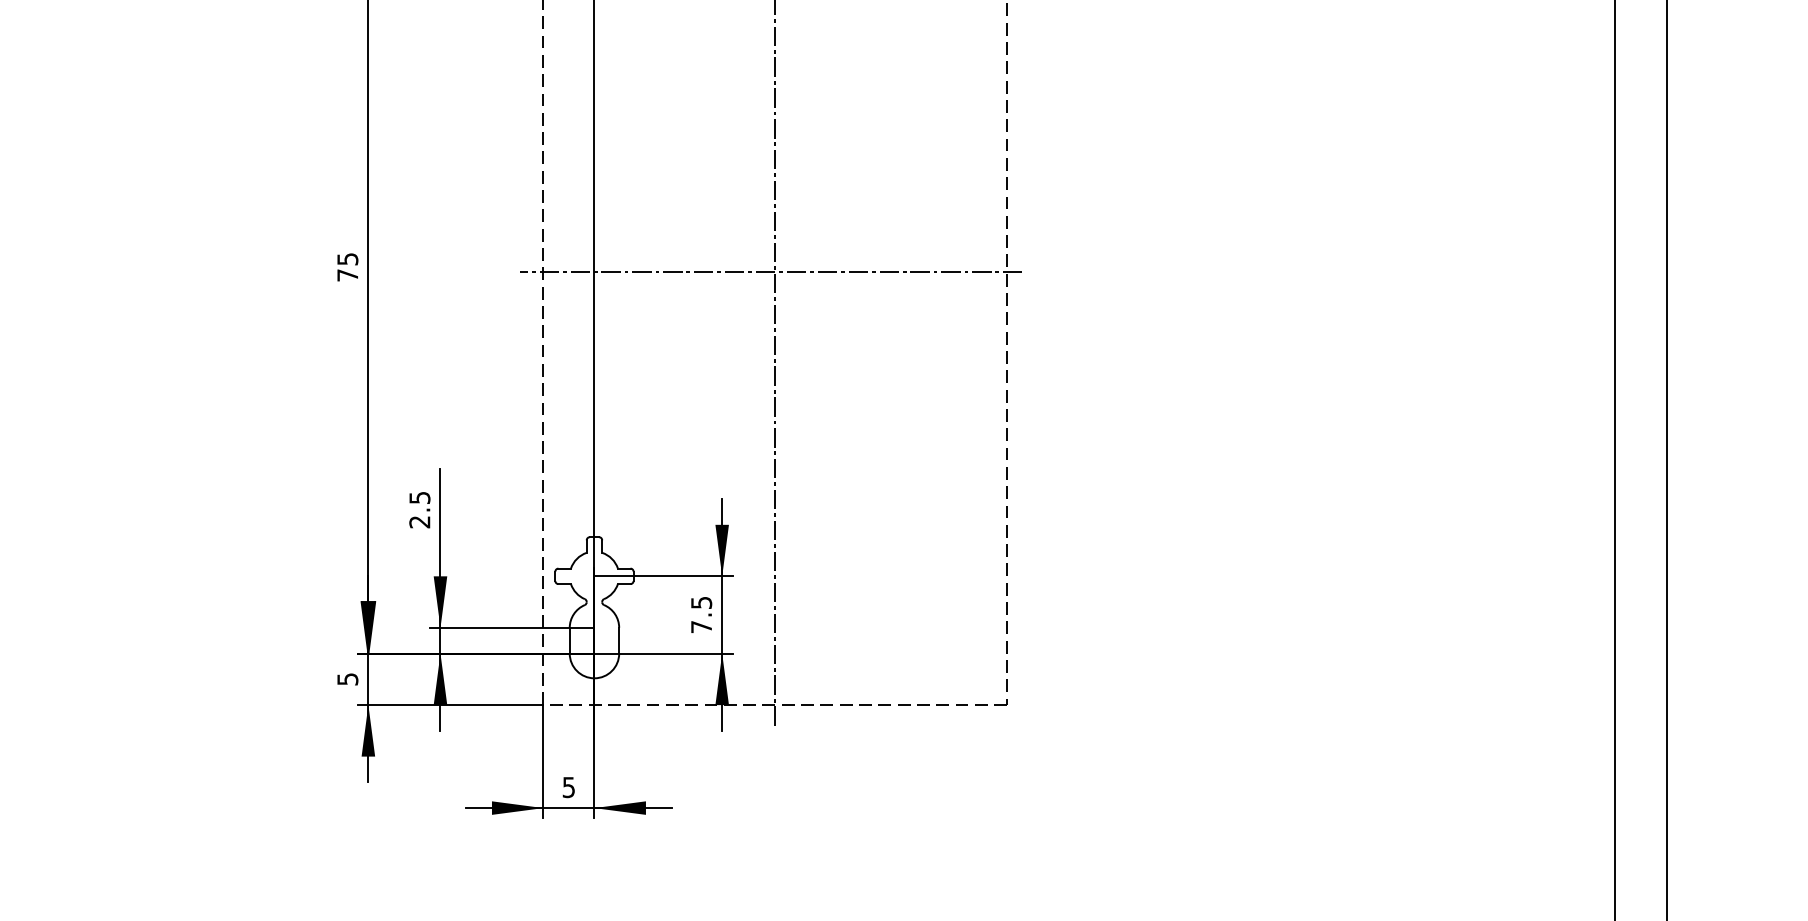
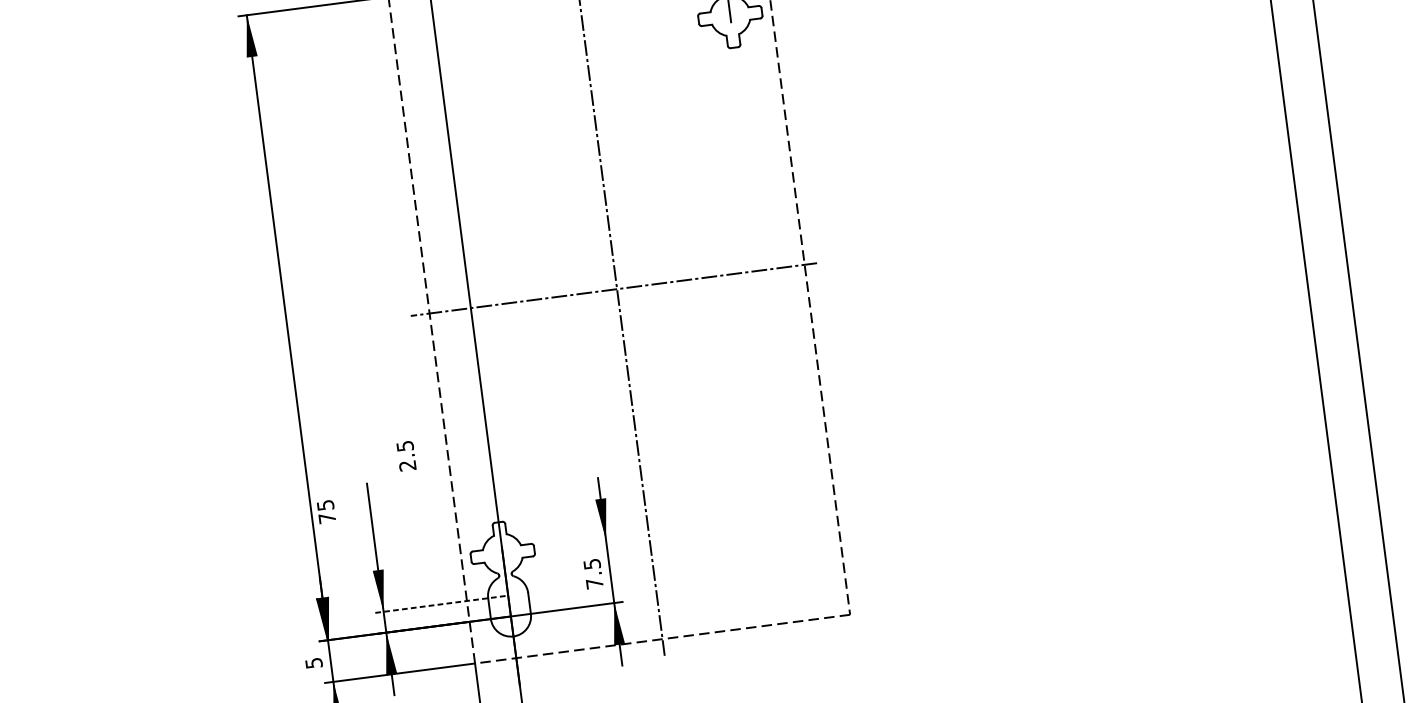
text: (347, 267) -> (326, 512), moved
text: (419, 510) -> (406, 456), moved
line: (663, 576) -> (558, 546), removed
line: (512, 627) -> (441, 603), solid -> dashed

